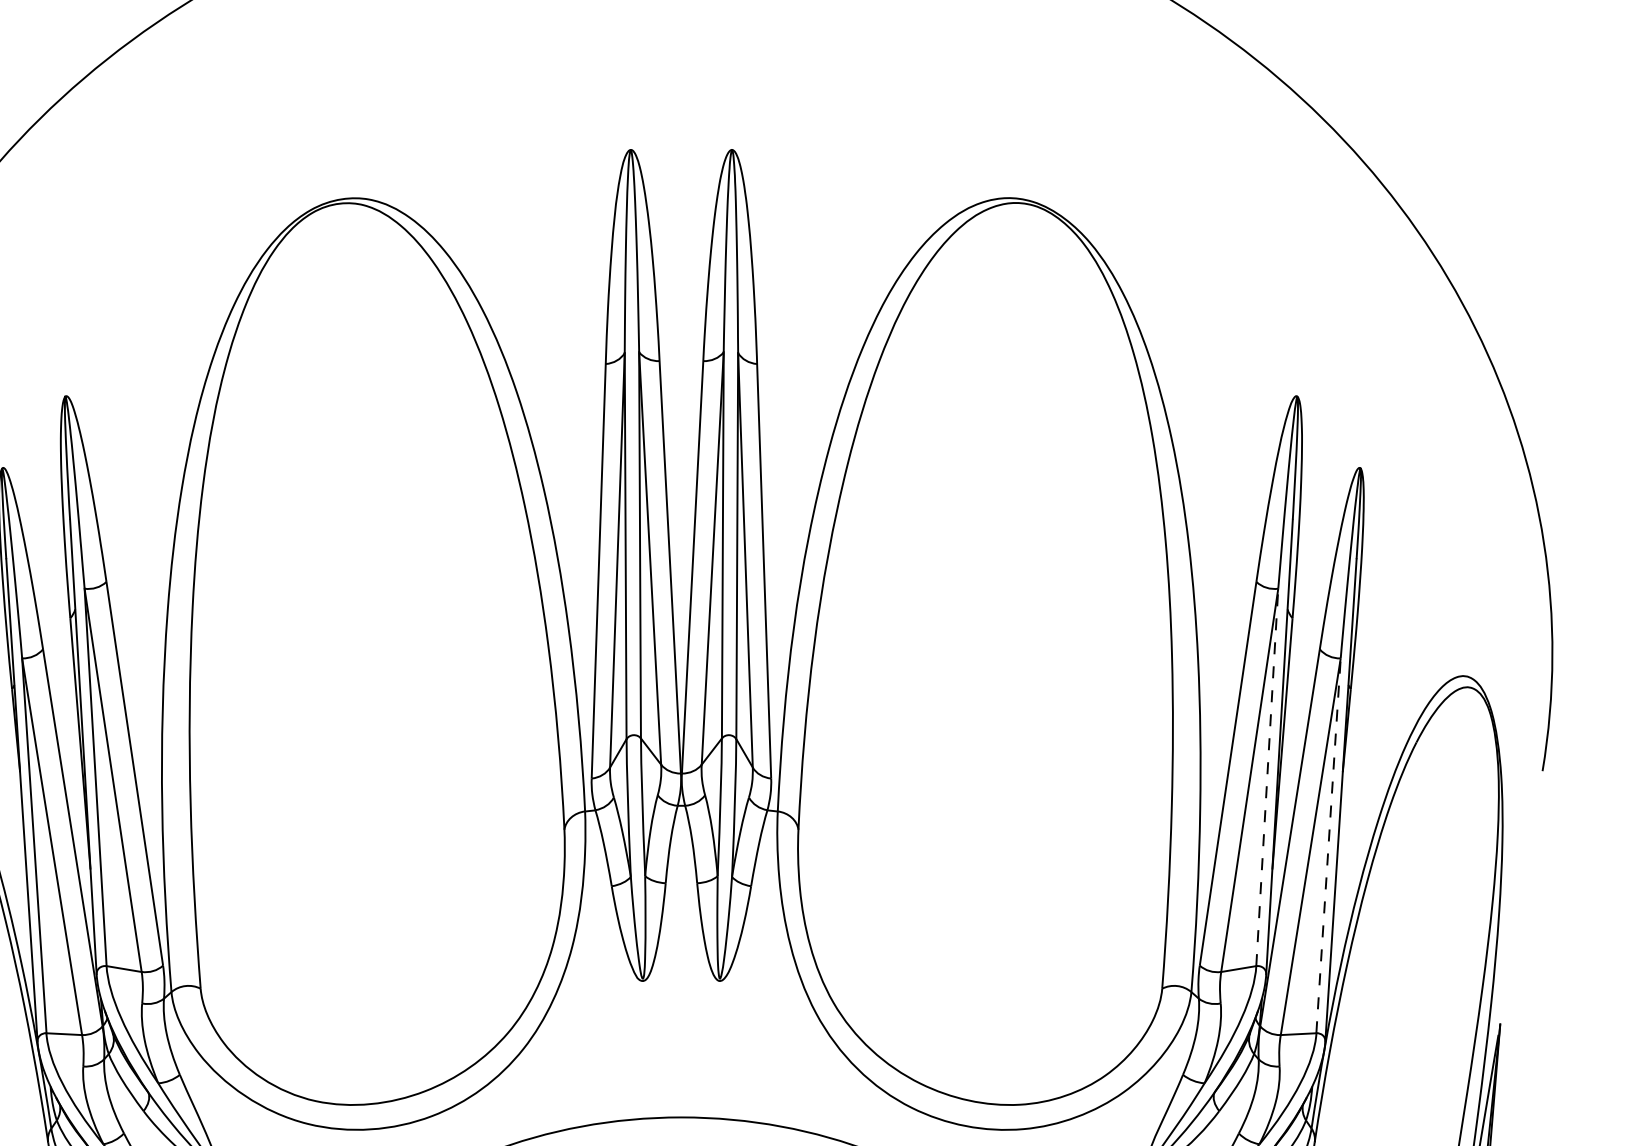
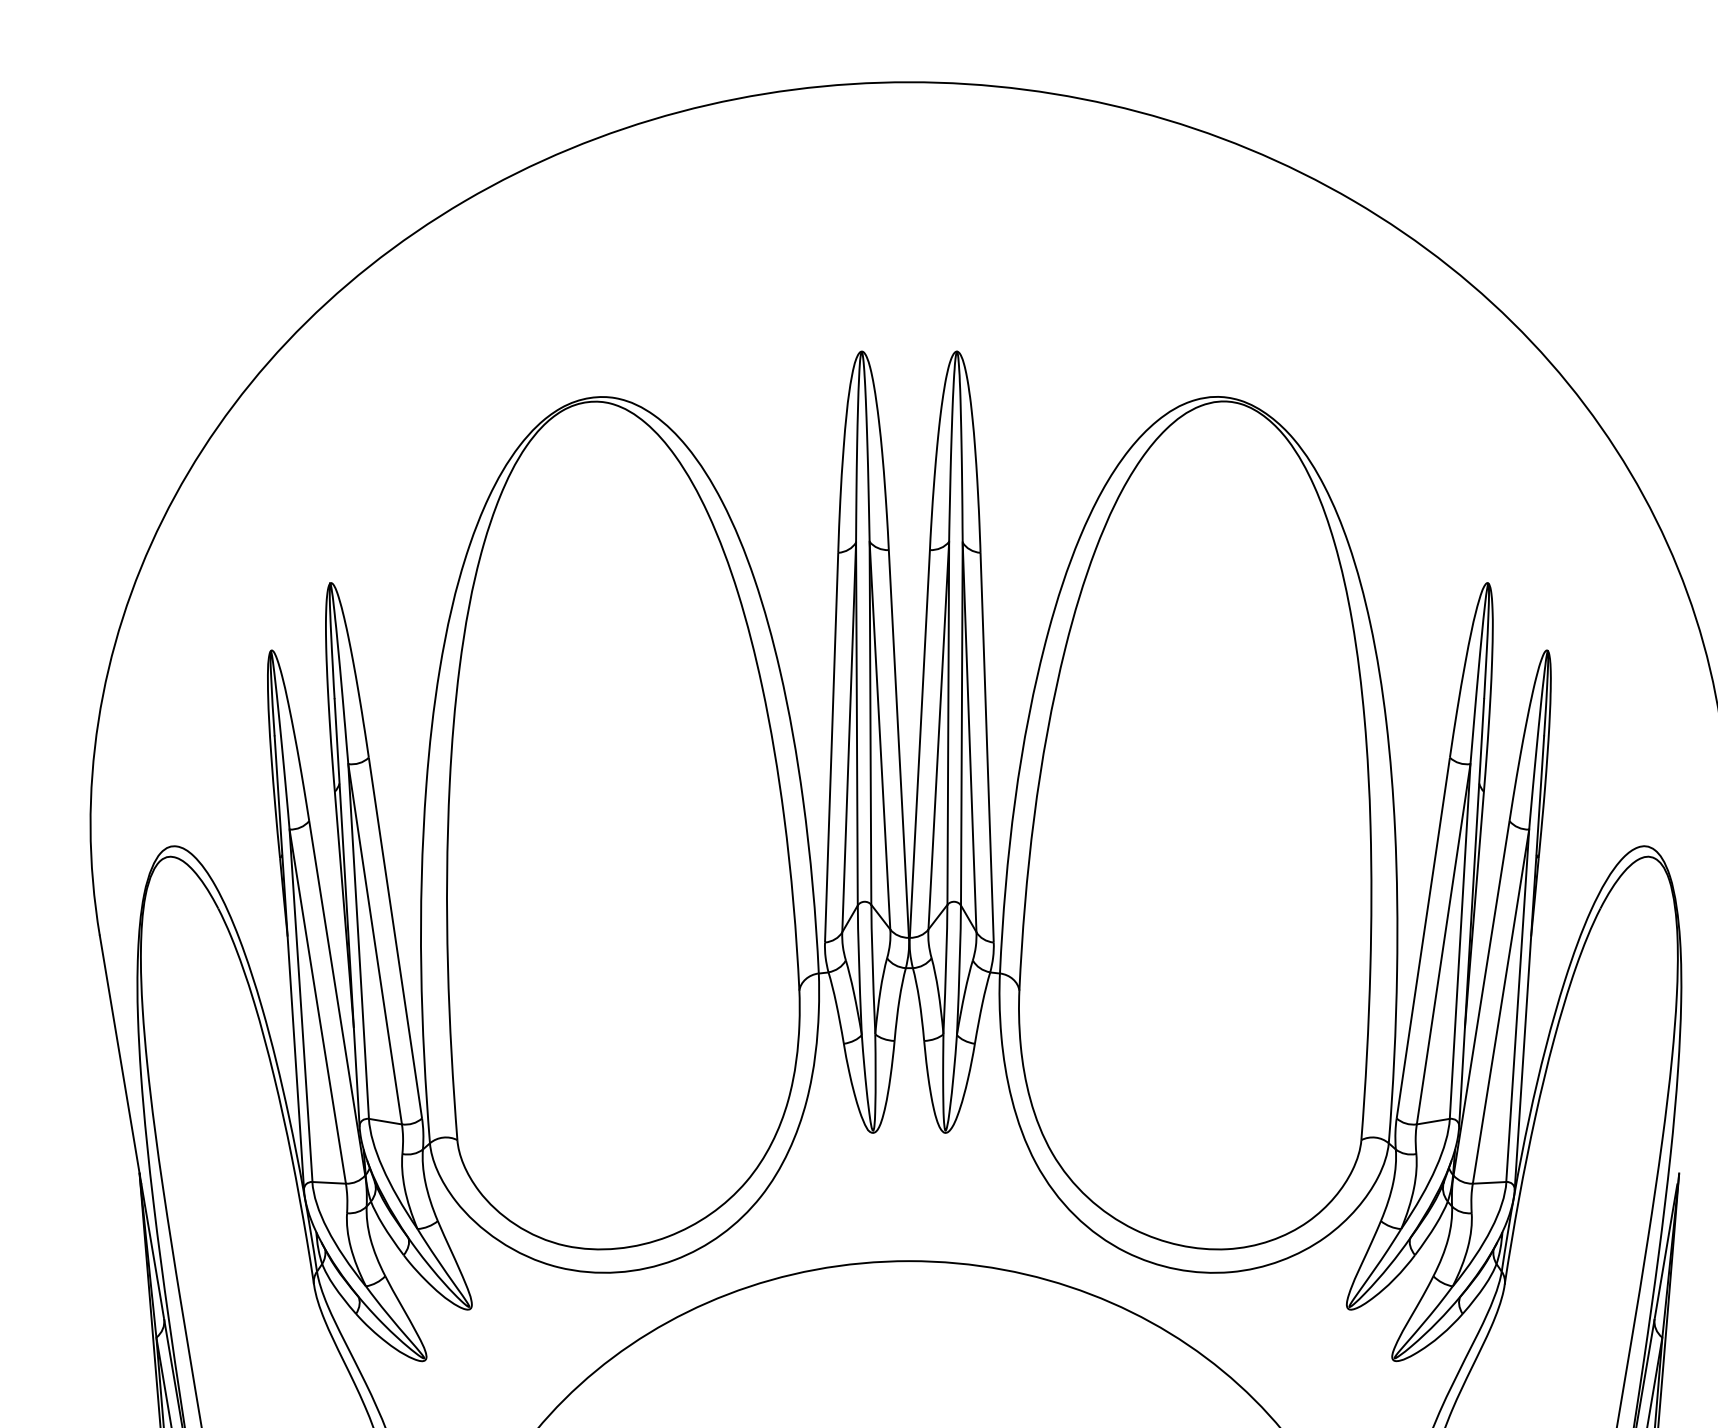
line: (1267, 777) -> (1460, 941), dashed -> solid
line: (1328, 845) -> (1517, 1005), dashed -> solid

